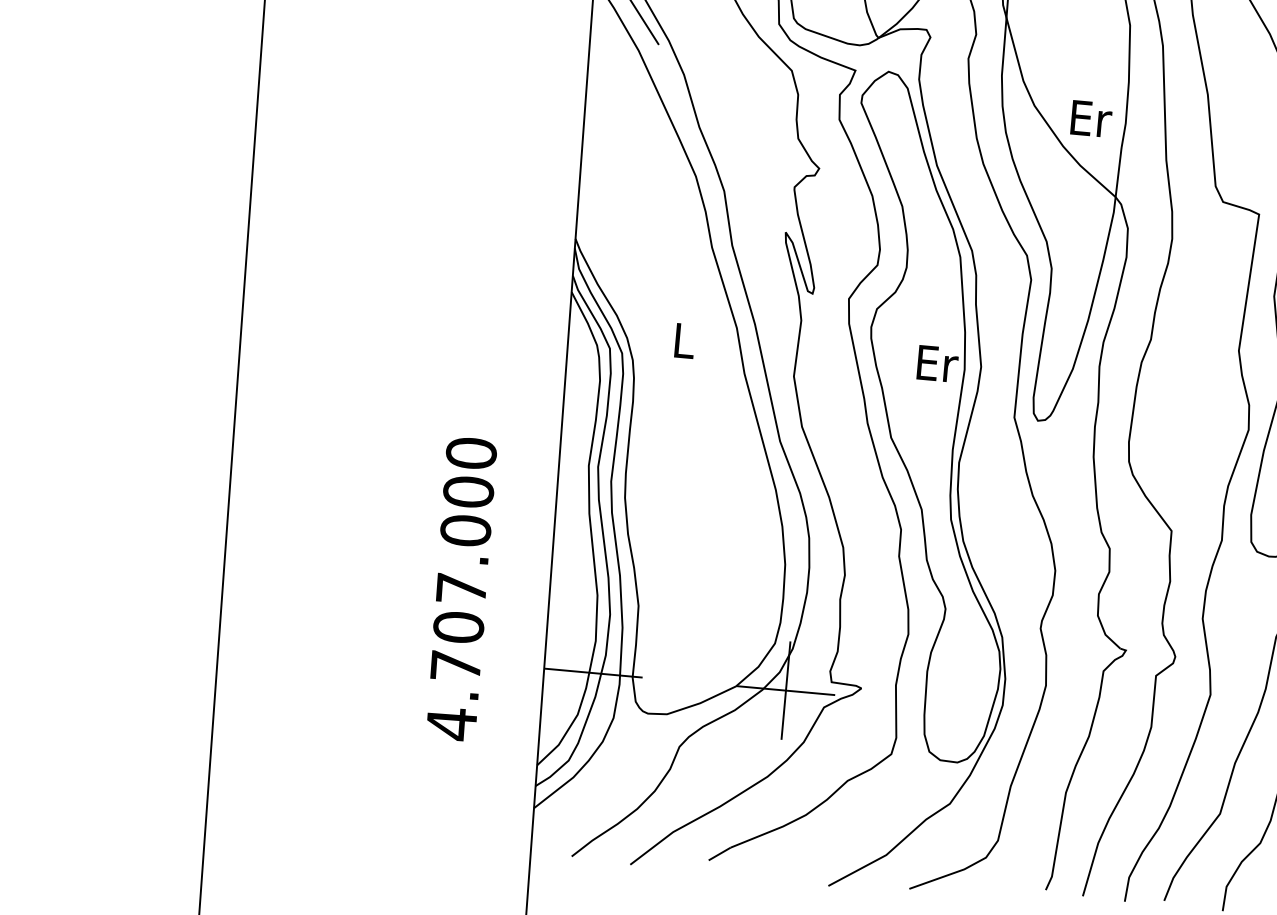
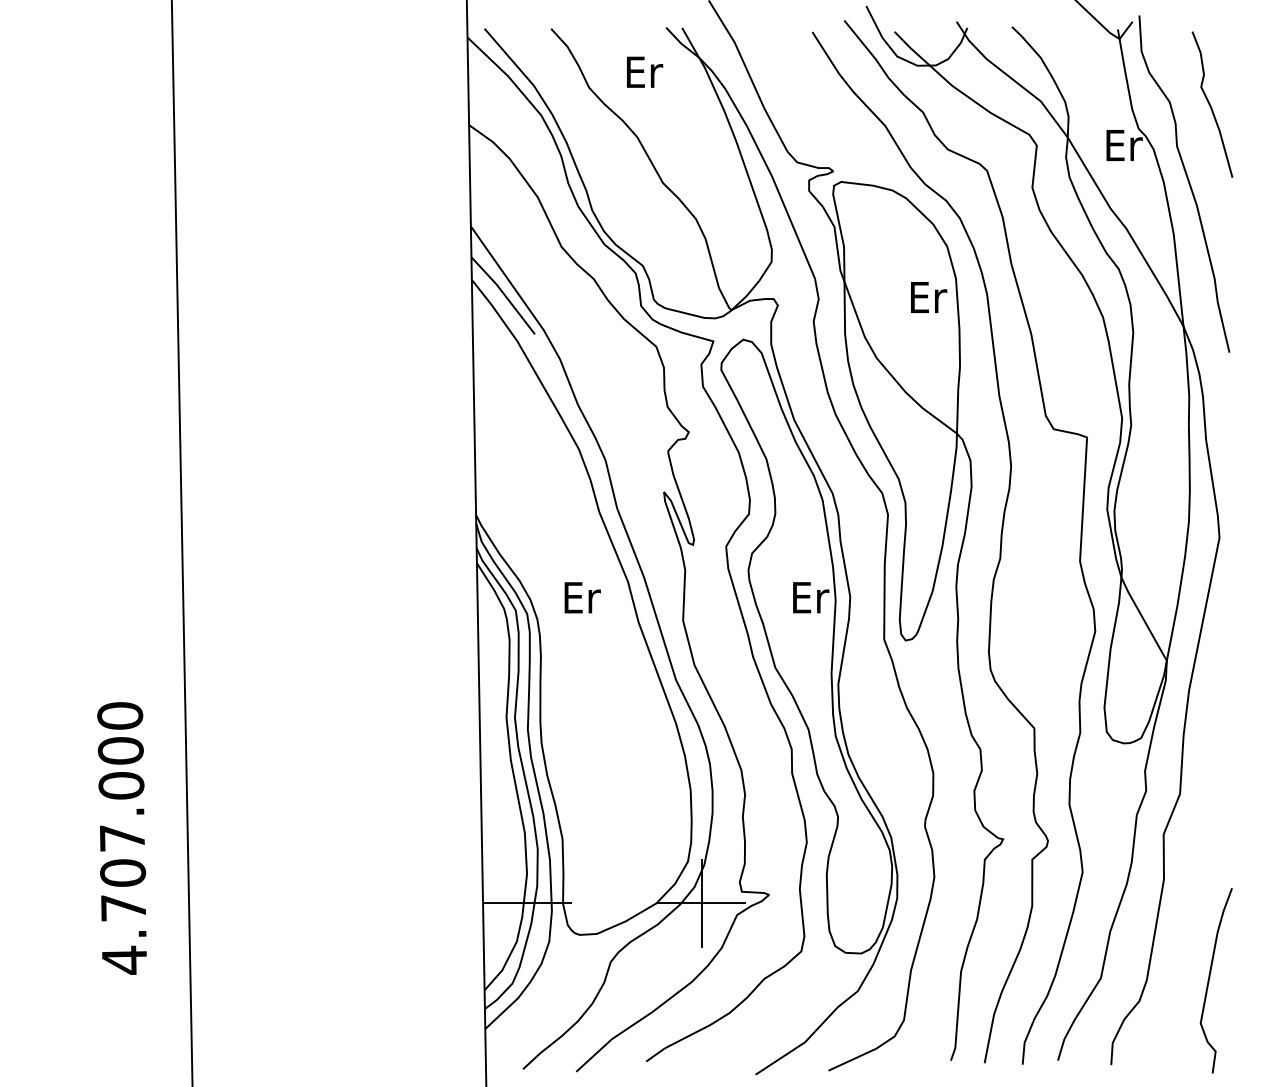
text: (1092, 119) -> (929, 297), moved
text: (684, 340) -> (582, 597), L -> Er
text: (460, 589) -> (121, 838), moved

